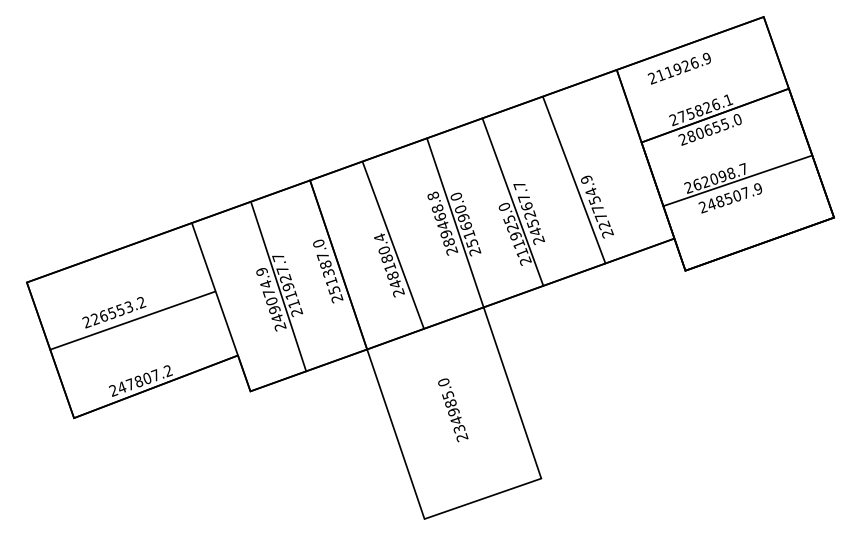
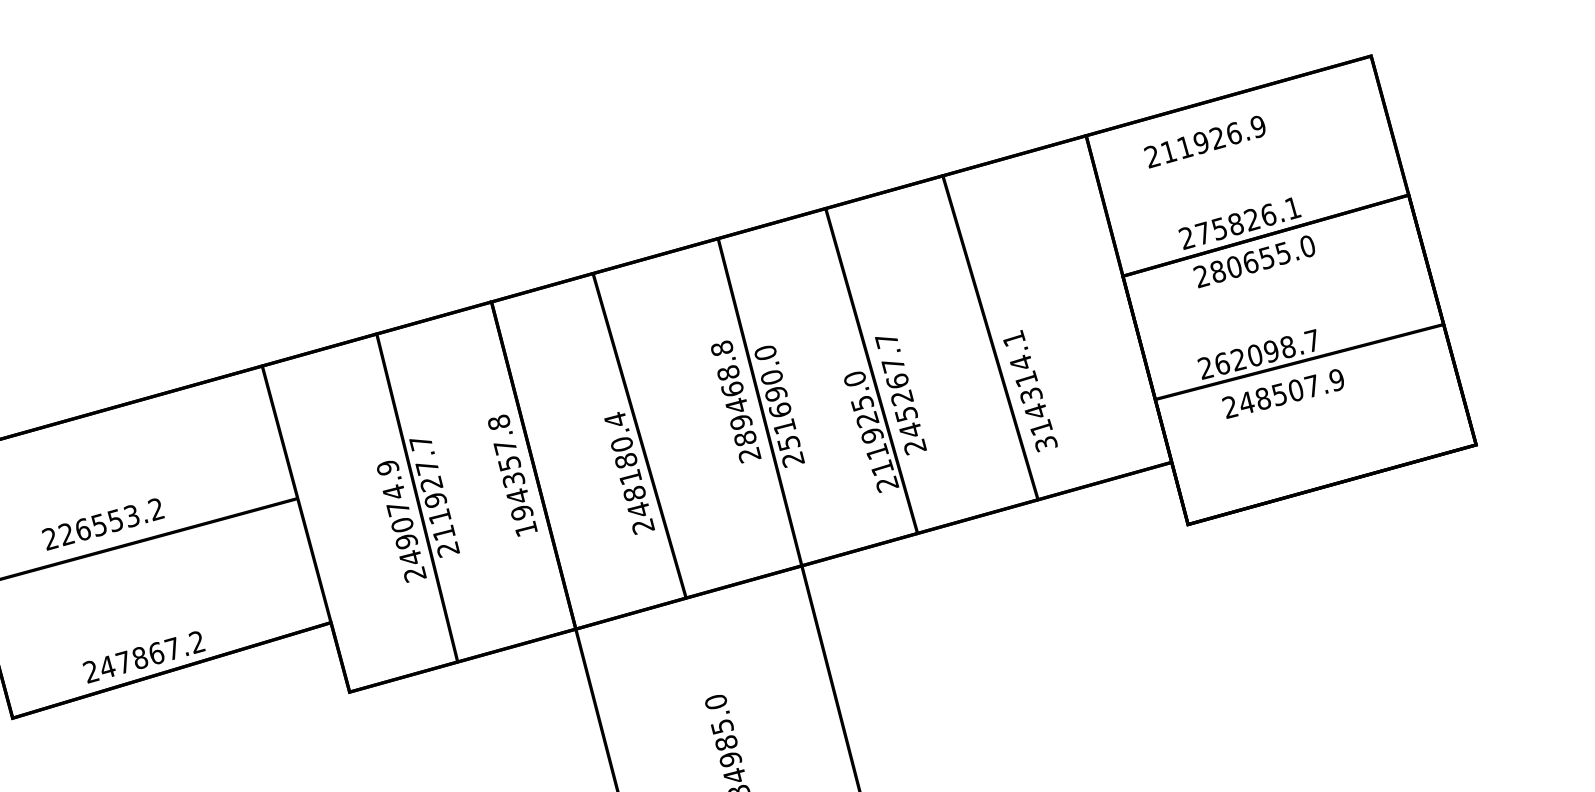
text: (597, 206) -> (1030, 391), 227754.9 -> 314314.1
text: (328, 271) -> (513, 476), 251387.0 -> 194357.8
text: (147, 377) -> (157, 651), 247807.2 -> 247867.2

